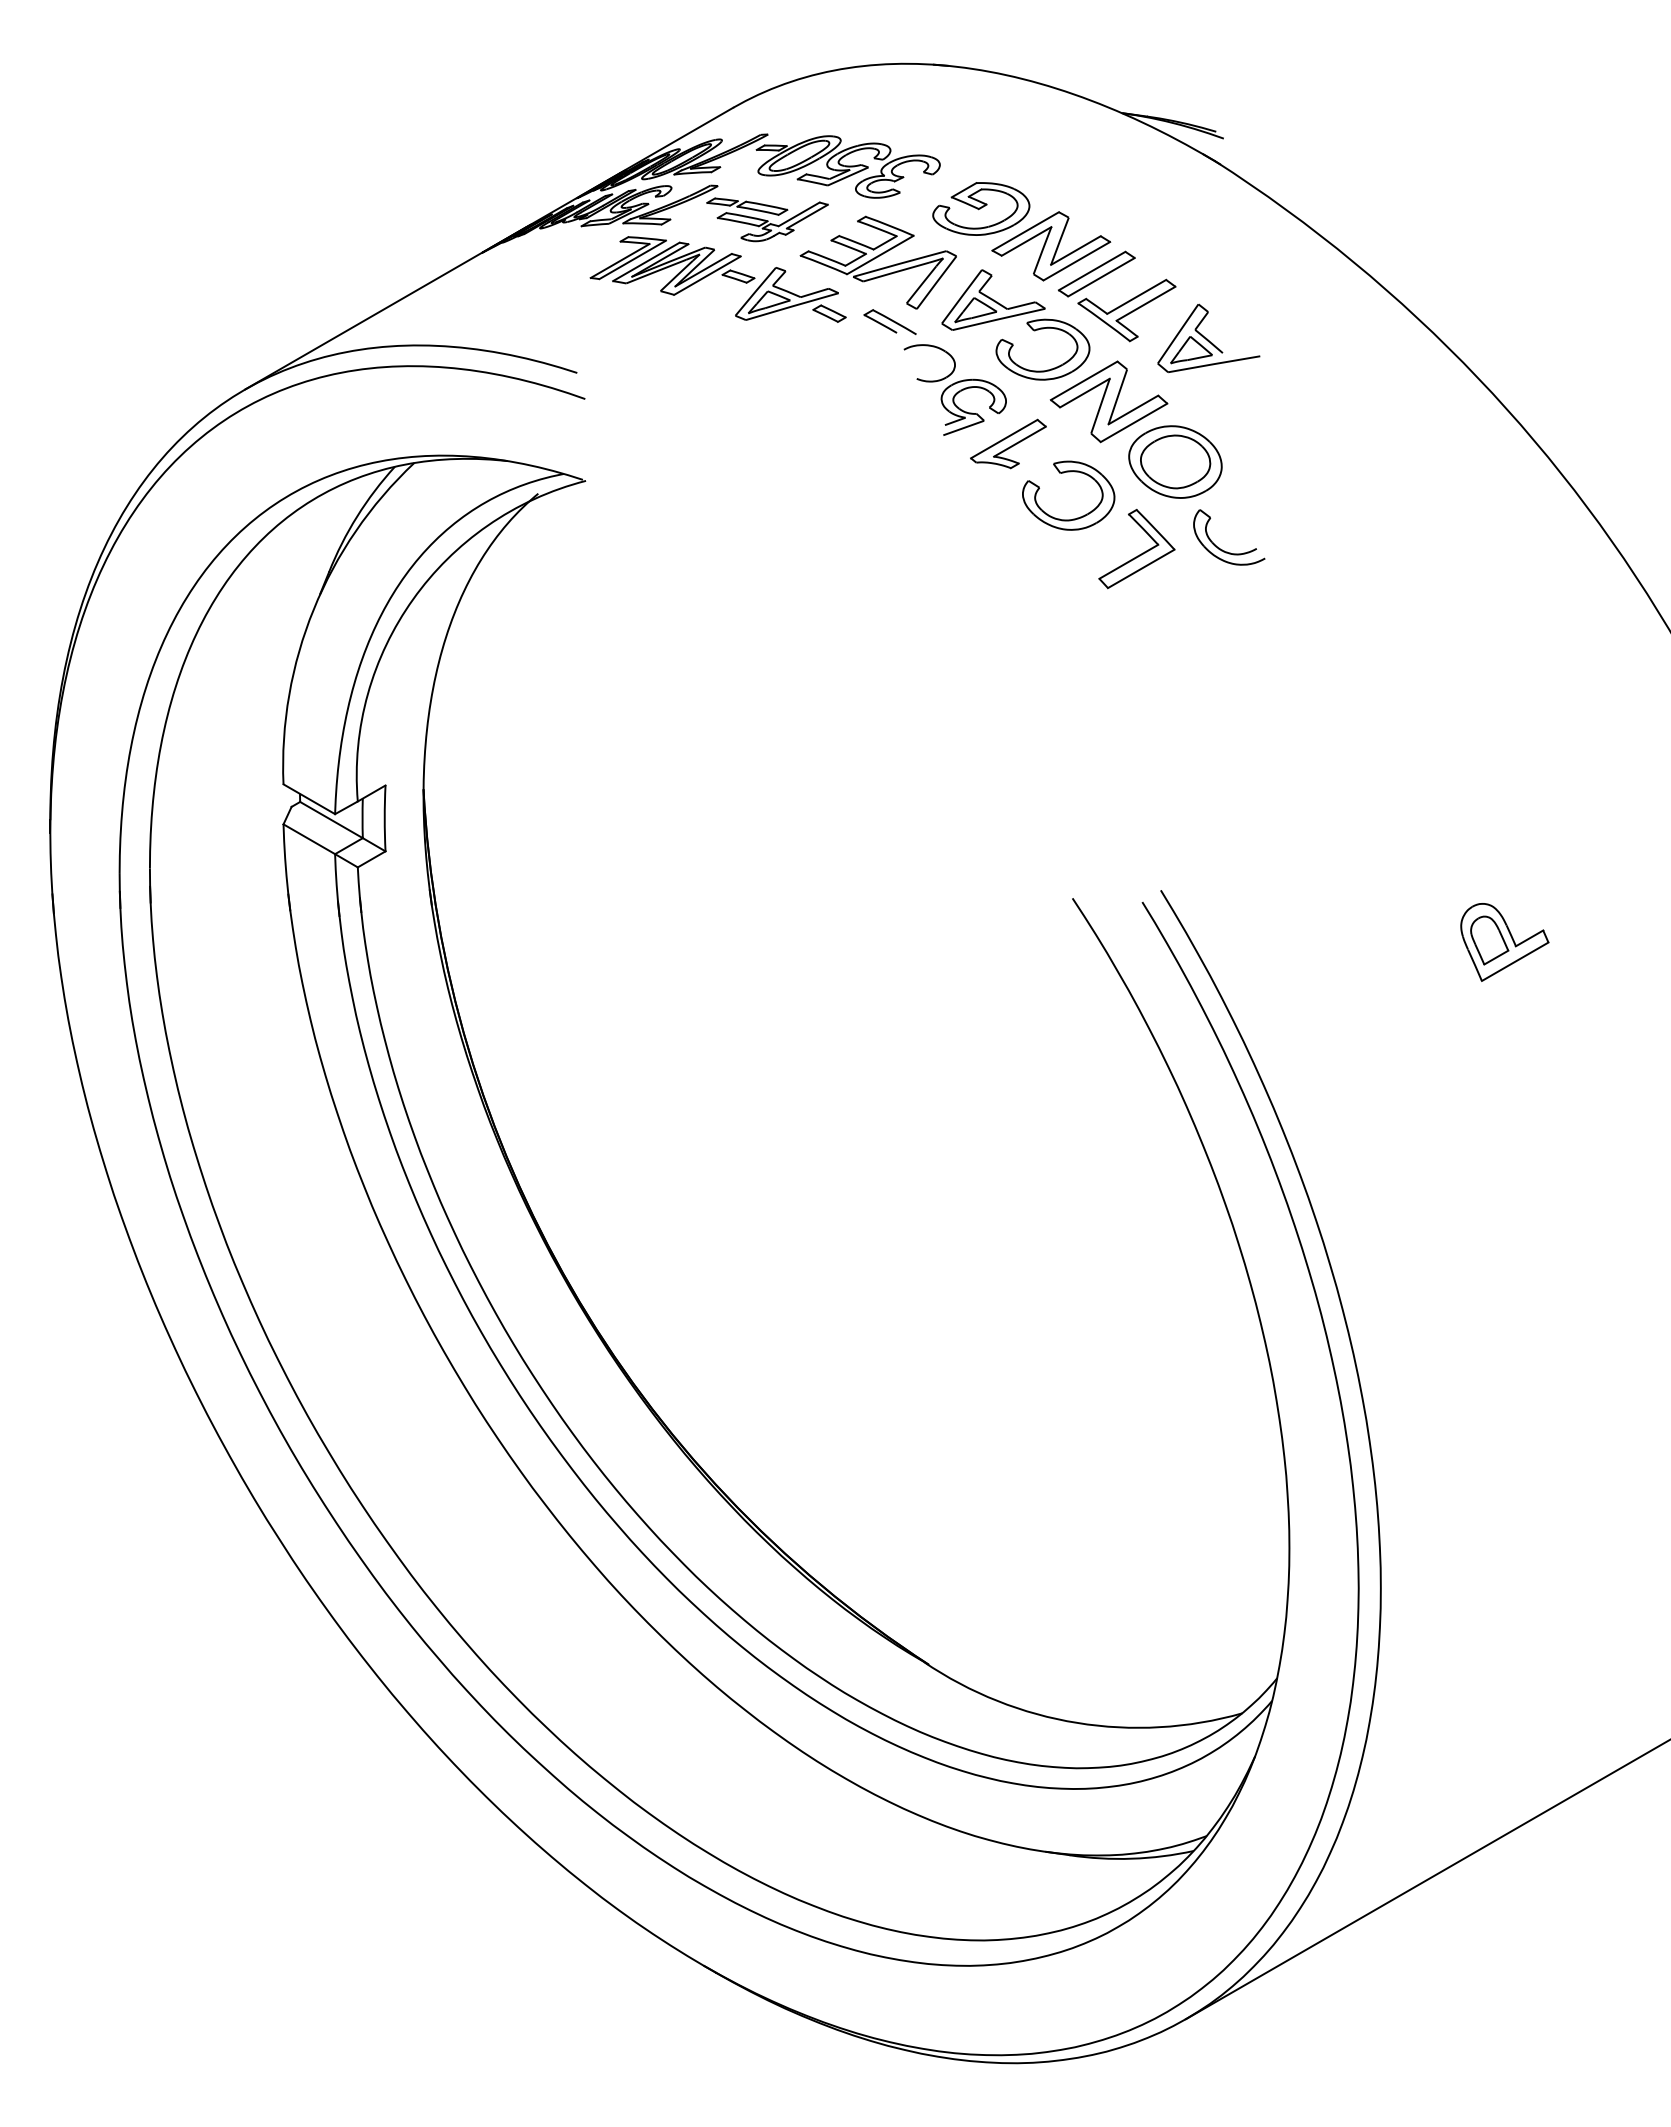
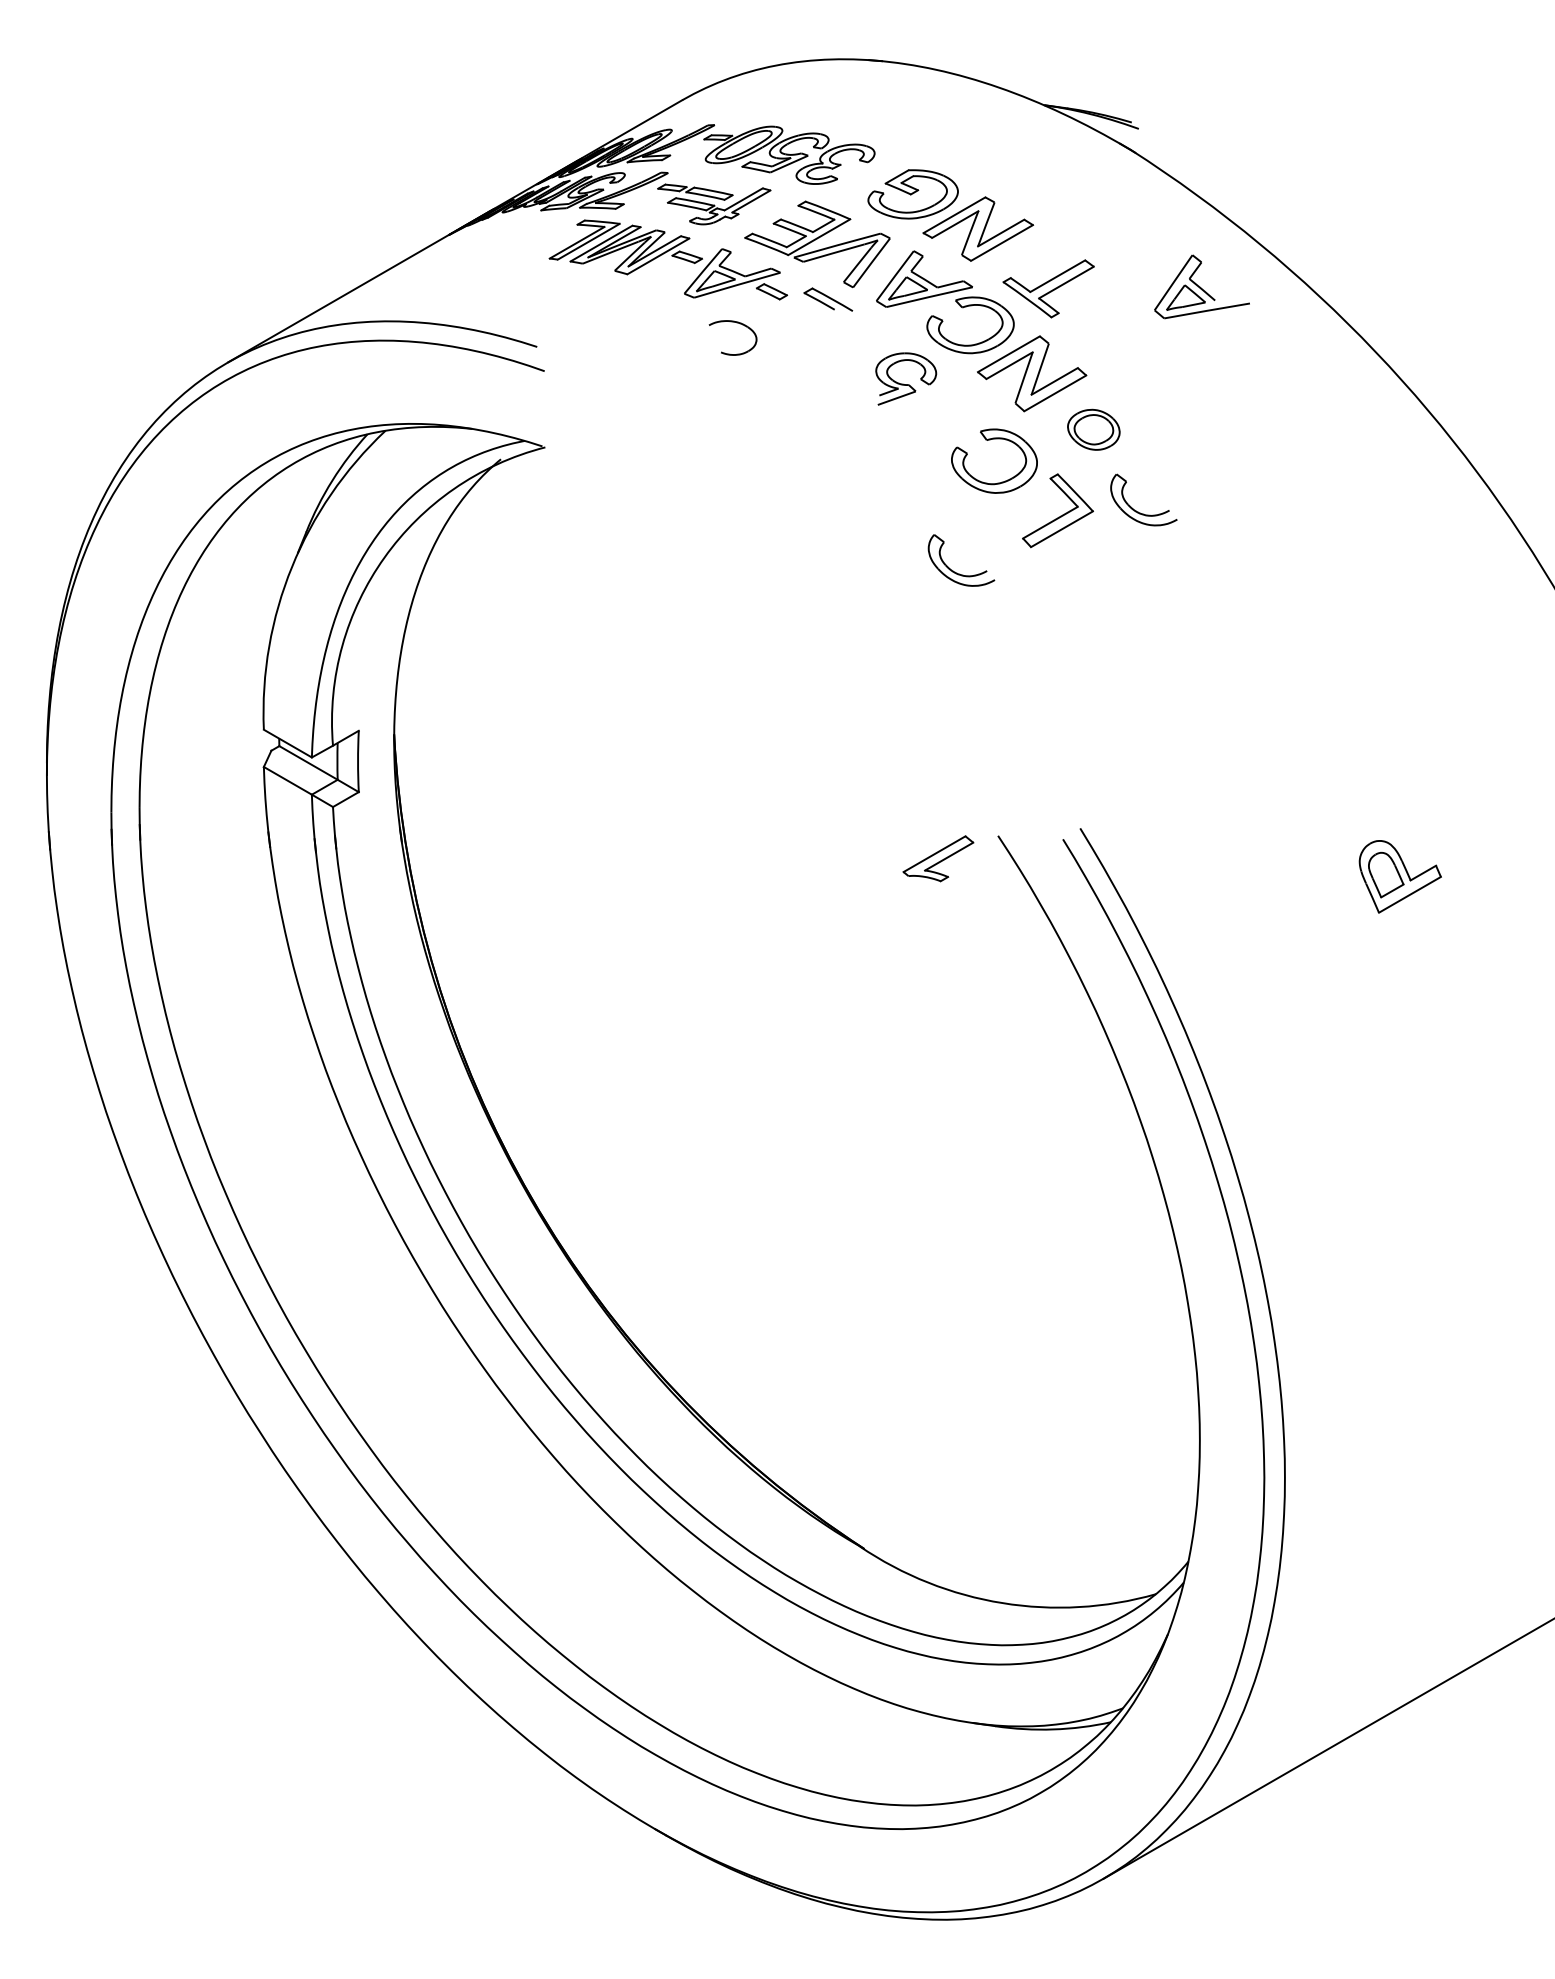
part: (1096, 273) -> (1020, 254), removed
part: (1208, 338) -> (1201, 286), moved
part: (932, 347) -> (735, 323), moved
part: (1008, 443) -> (938, 858), moved
part: (1175, 461) -> (1093, 429), size x0.6
part: (1026, 614) -> (955, 571), added

